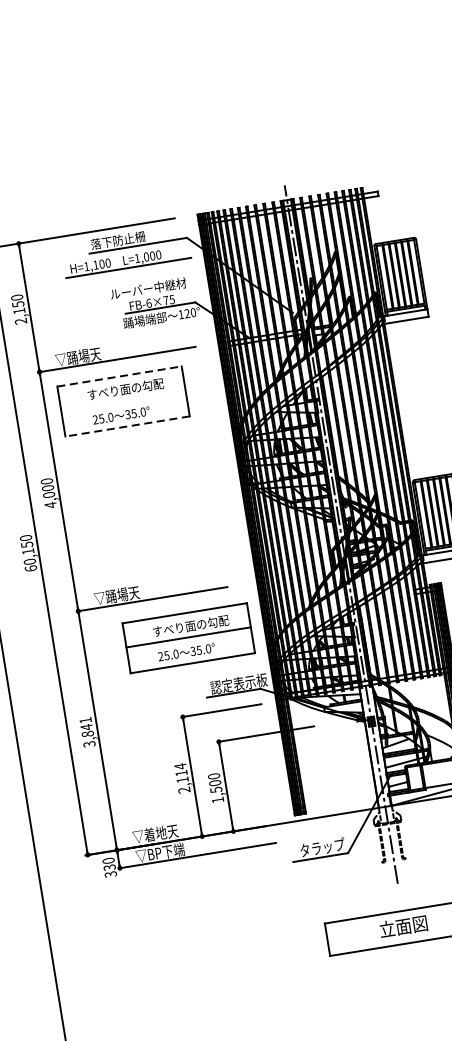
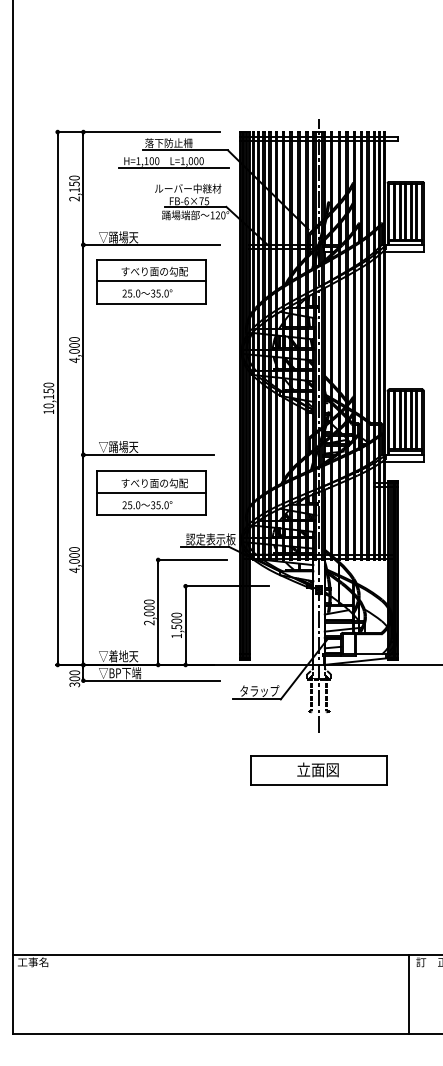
line: (119, 376) -> (151, 259), dashed -> solid
line: (122, 400) -> (150, 280), added
line: (127, 426) -> (151, 303), dashed -> solid
text: (30, 568) -> (48, 411), 60,150 -> 10,150
part: (188, 637) -> (151, 492), moved
text: (87, 733) -> (74, 560), 3,841 -> 4,000
text: (181, 772) -> (149, 607), 2,114 -> 2,000
text: (109, 867) -> (74, 678), 330 -> 300

